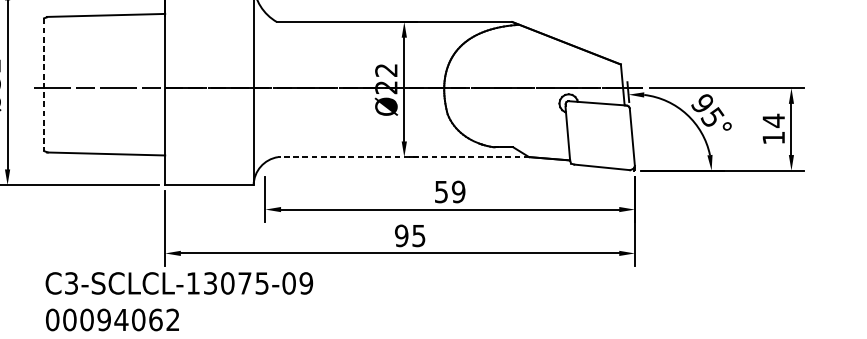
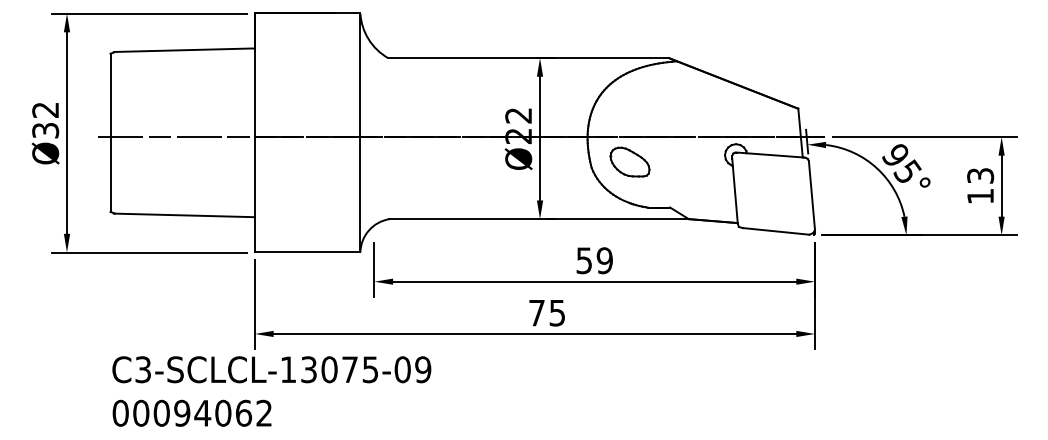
line: (44, 85) -> (110, 133), dashed -> solid
part: (479, 108) -> (629, 161), added
text: (773, 120) -> (980, 175), 14 -> 13
line: (403, 157) -> (539, 219), dashed -> solid
text: (401, 235) -> (536, 312), 95 -> 75

